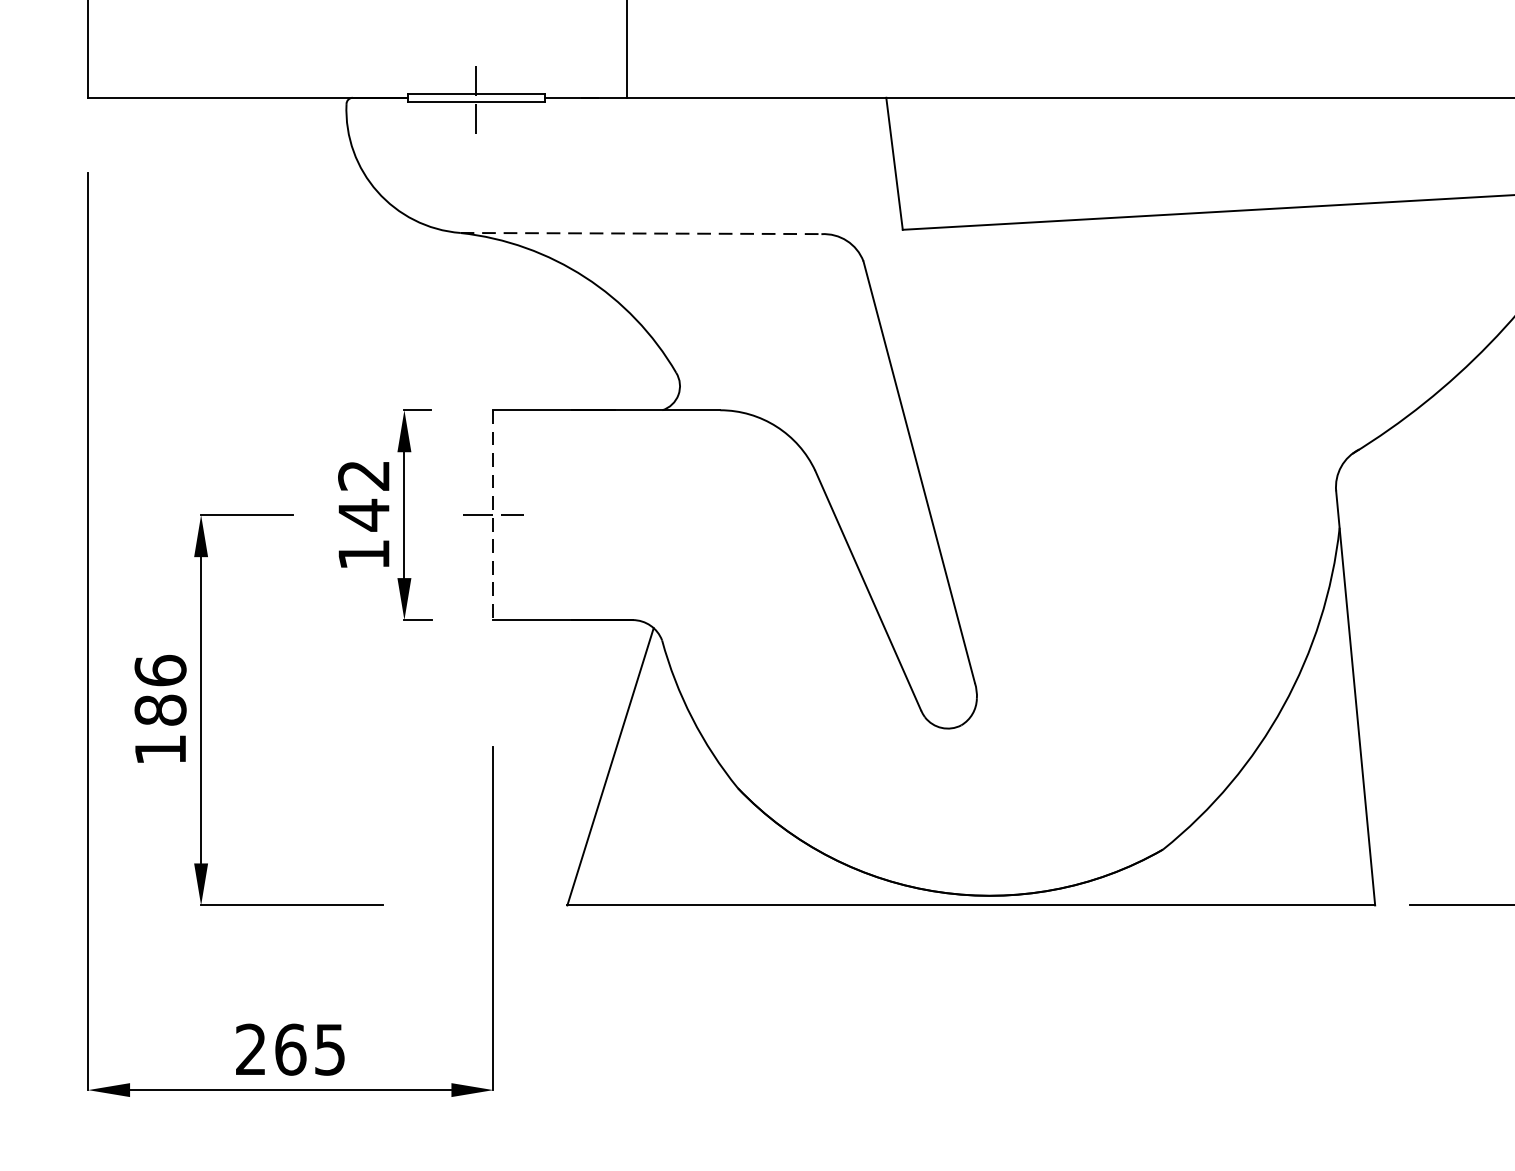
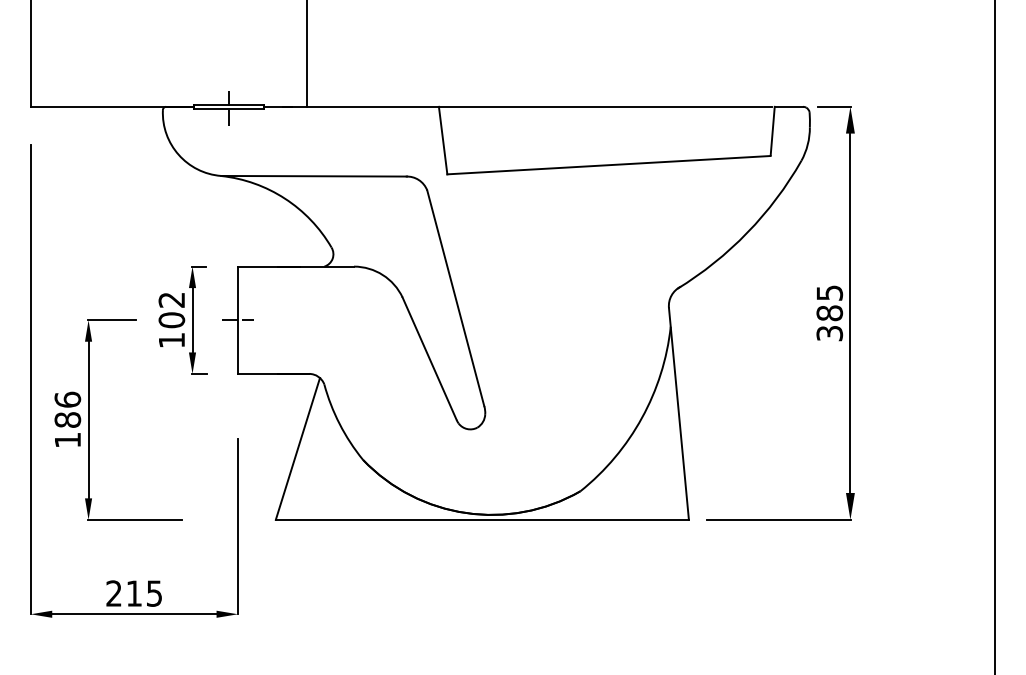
line: (642, 234) -> (314, 176), dashed -> solid
text: (363, 515) -> (171, 320), 142 -> 102
line: (494, 515) -> (238, 320), dashed -> solid
text: (290, 1049) -> (134, 593), 265 -> 215

